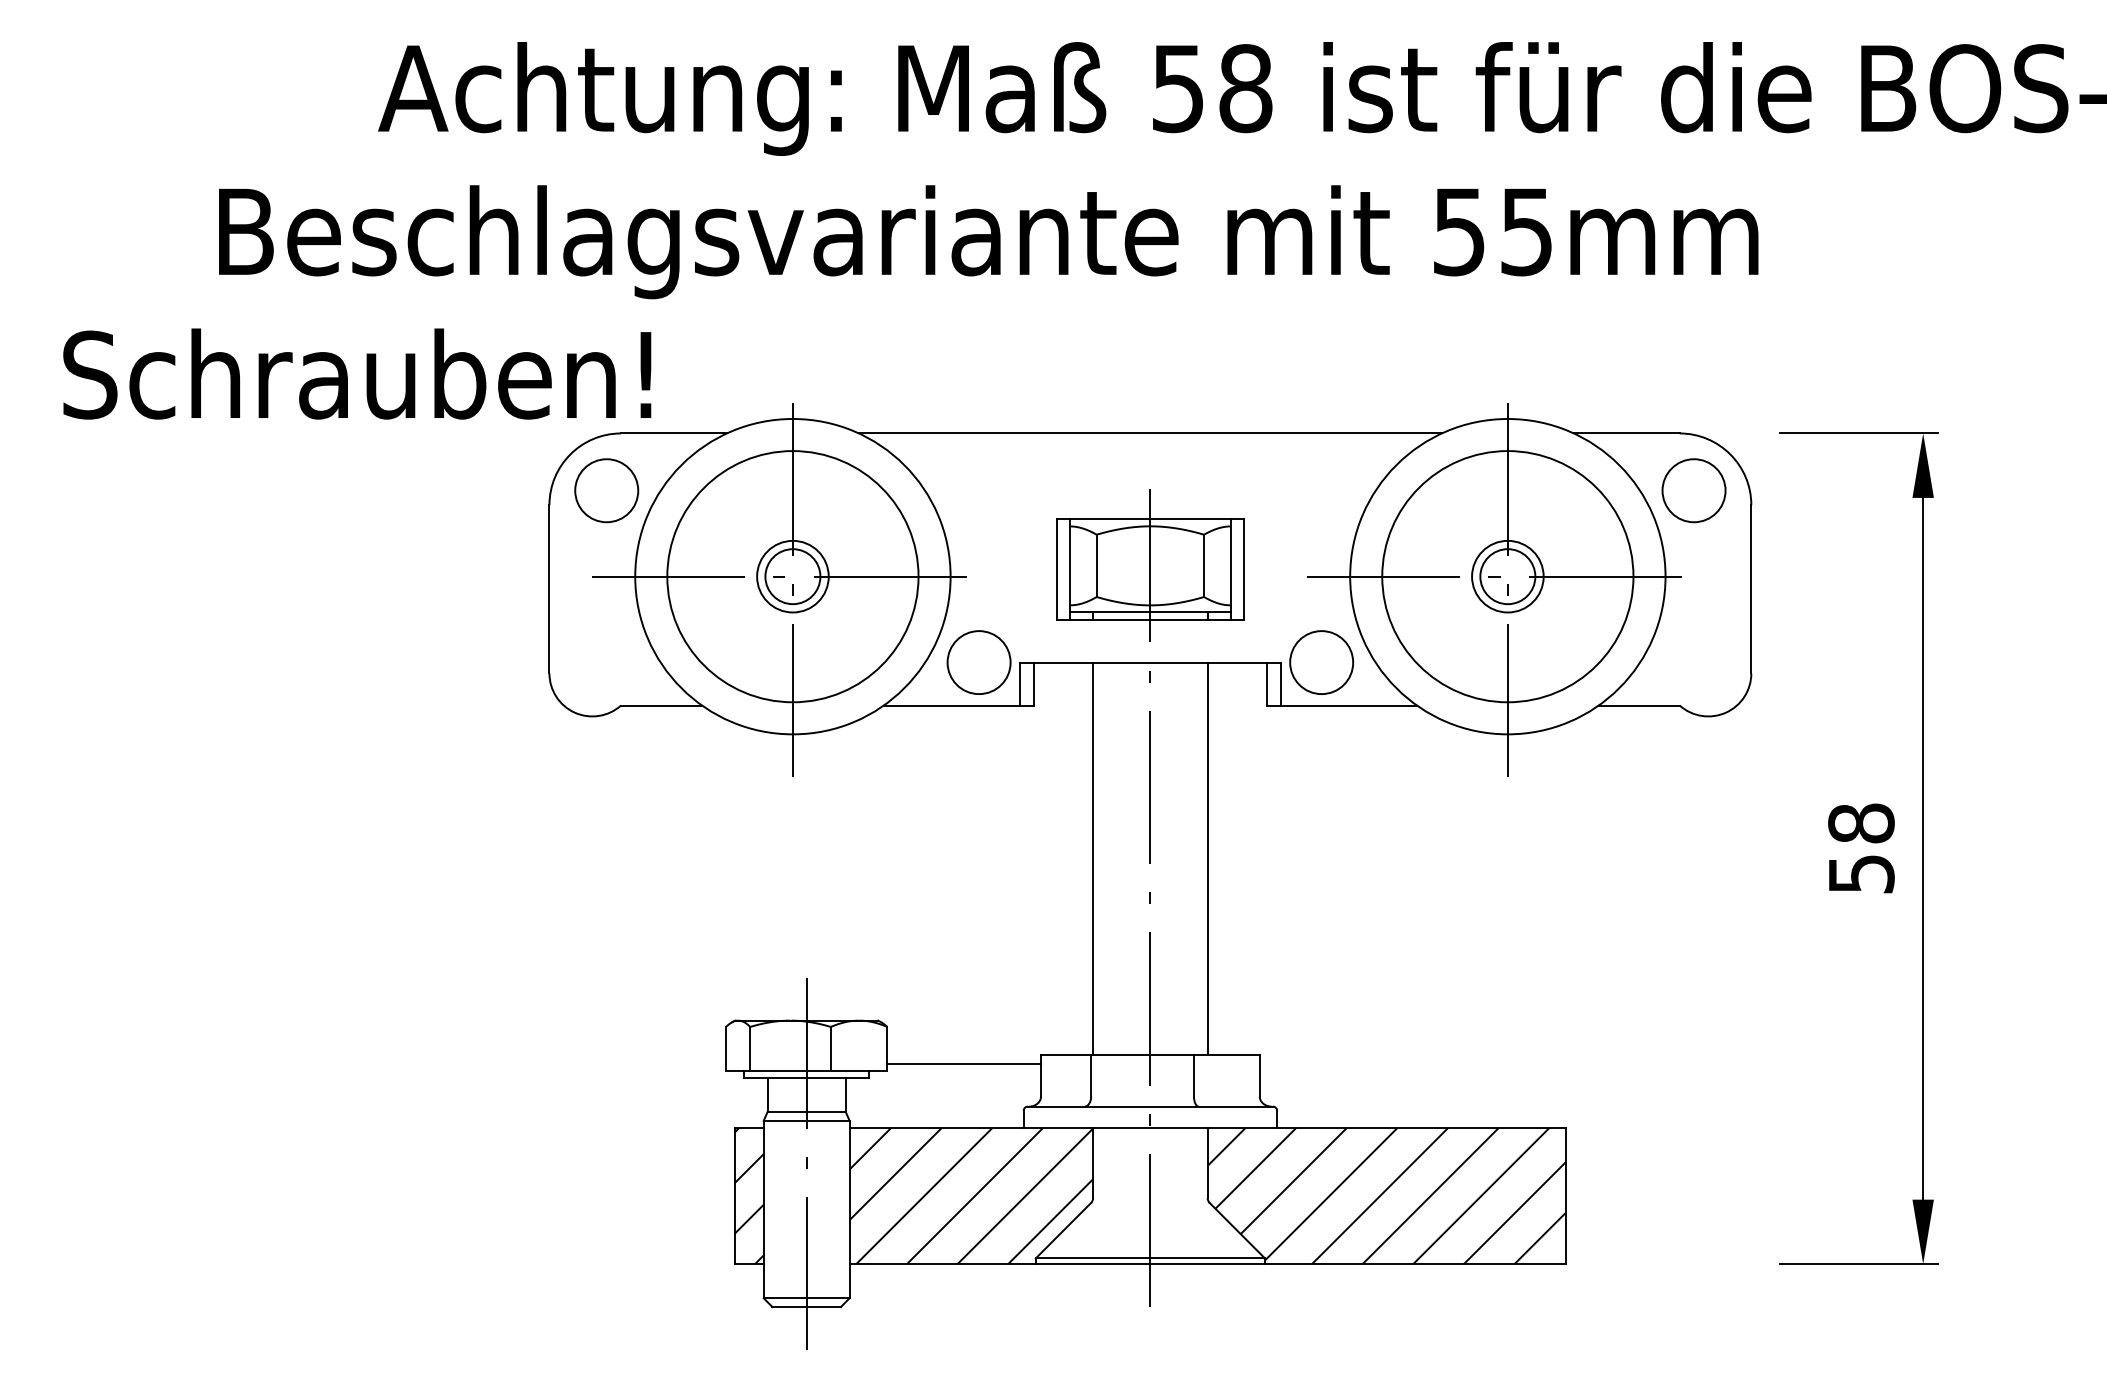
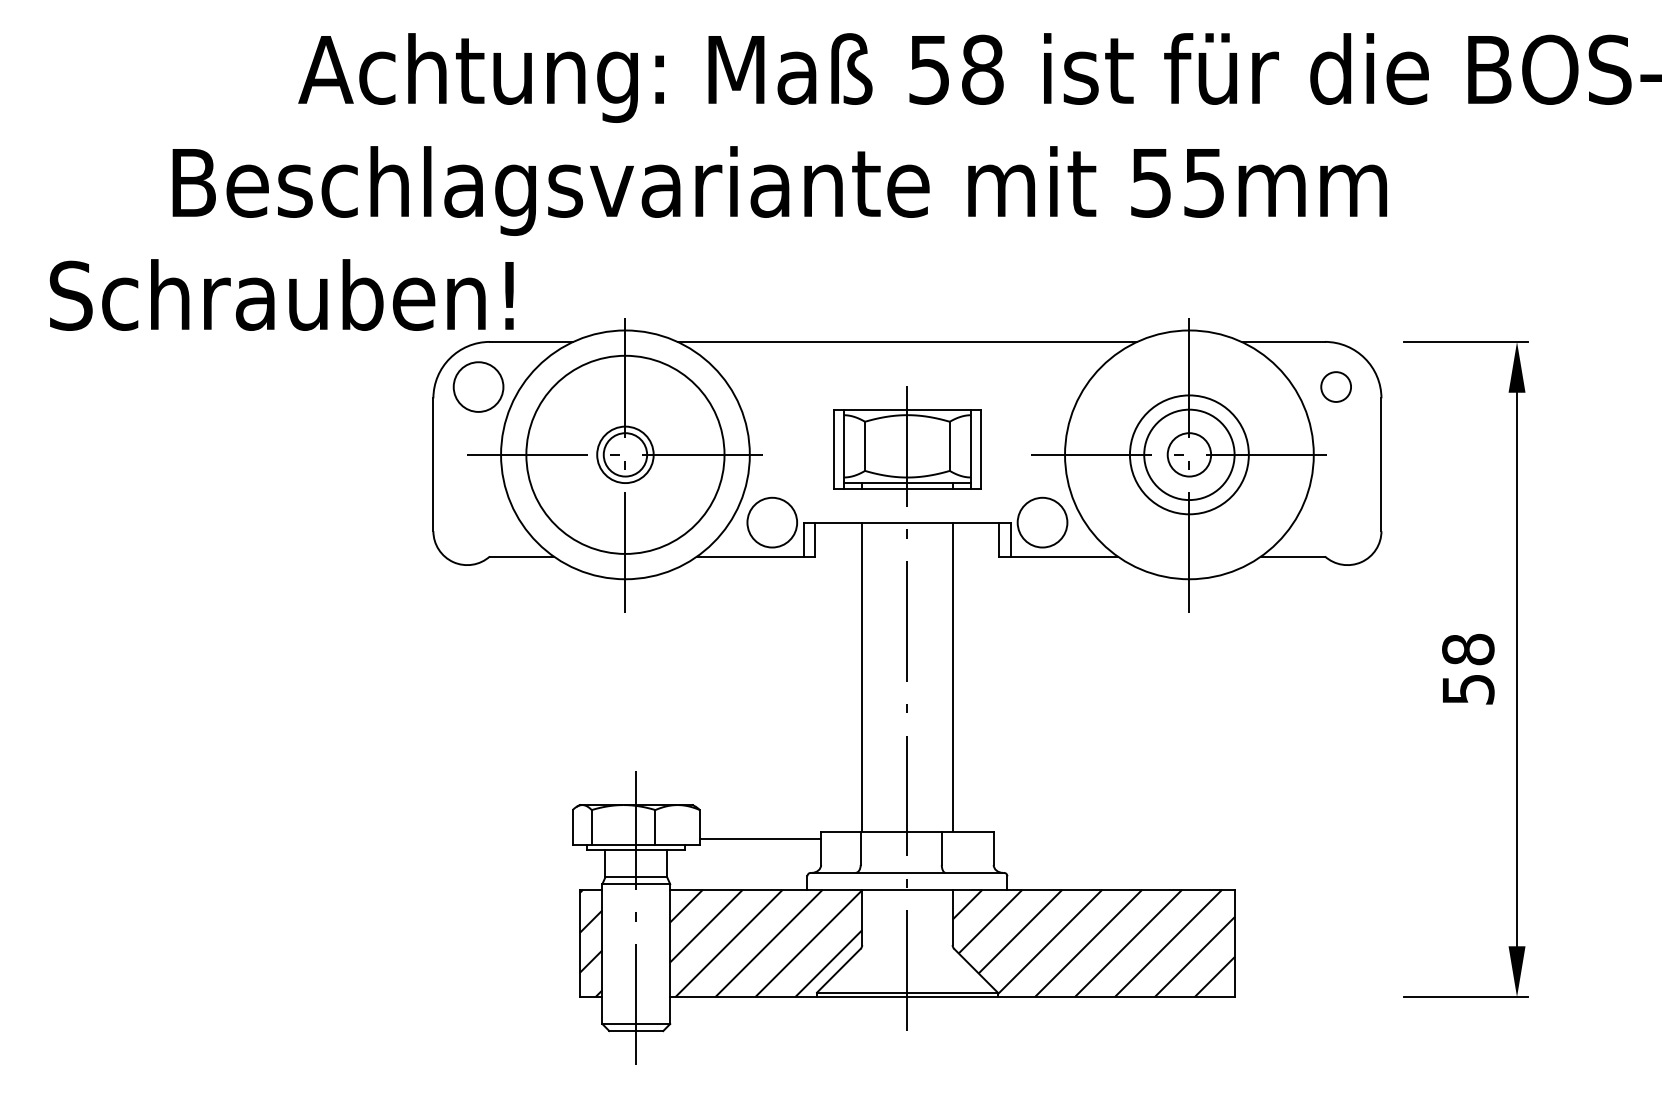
circle: (1693, 489) -> (1335, 386), size x0.6
circle: (1507, 576) -> (1189, 454), size x0.6
circle: (1507, 576) -> (1189, 454), size x1.6

